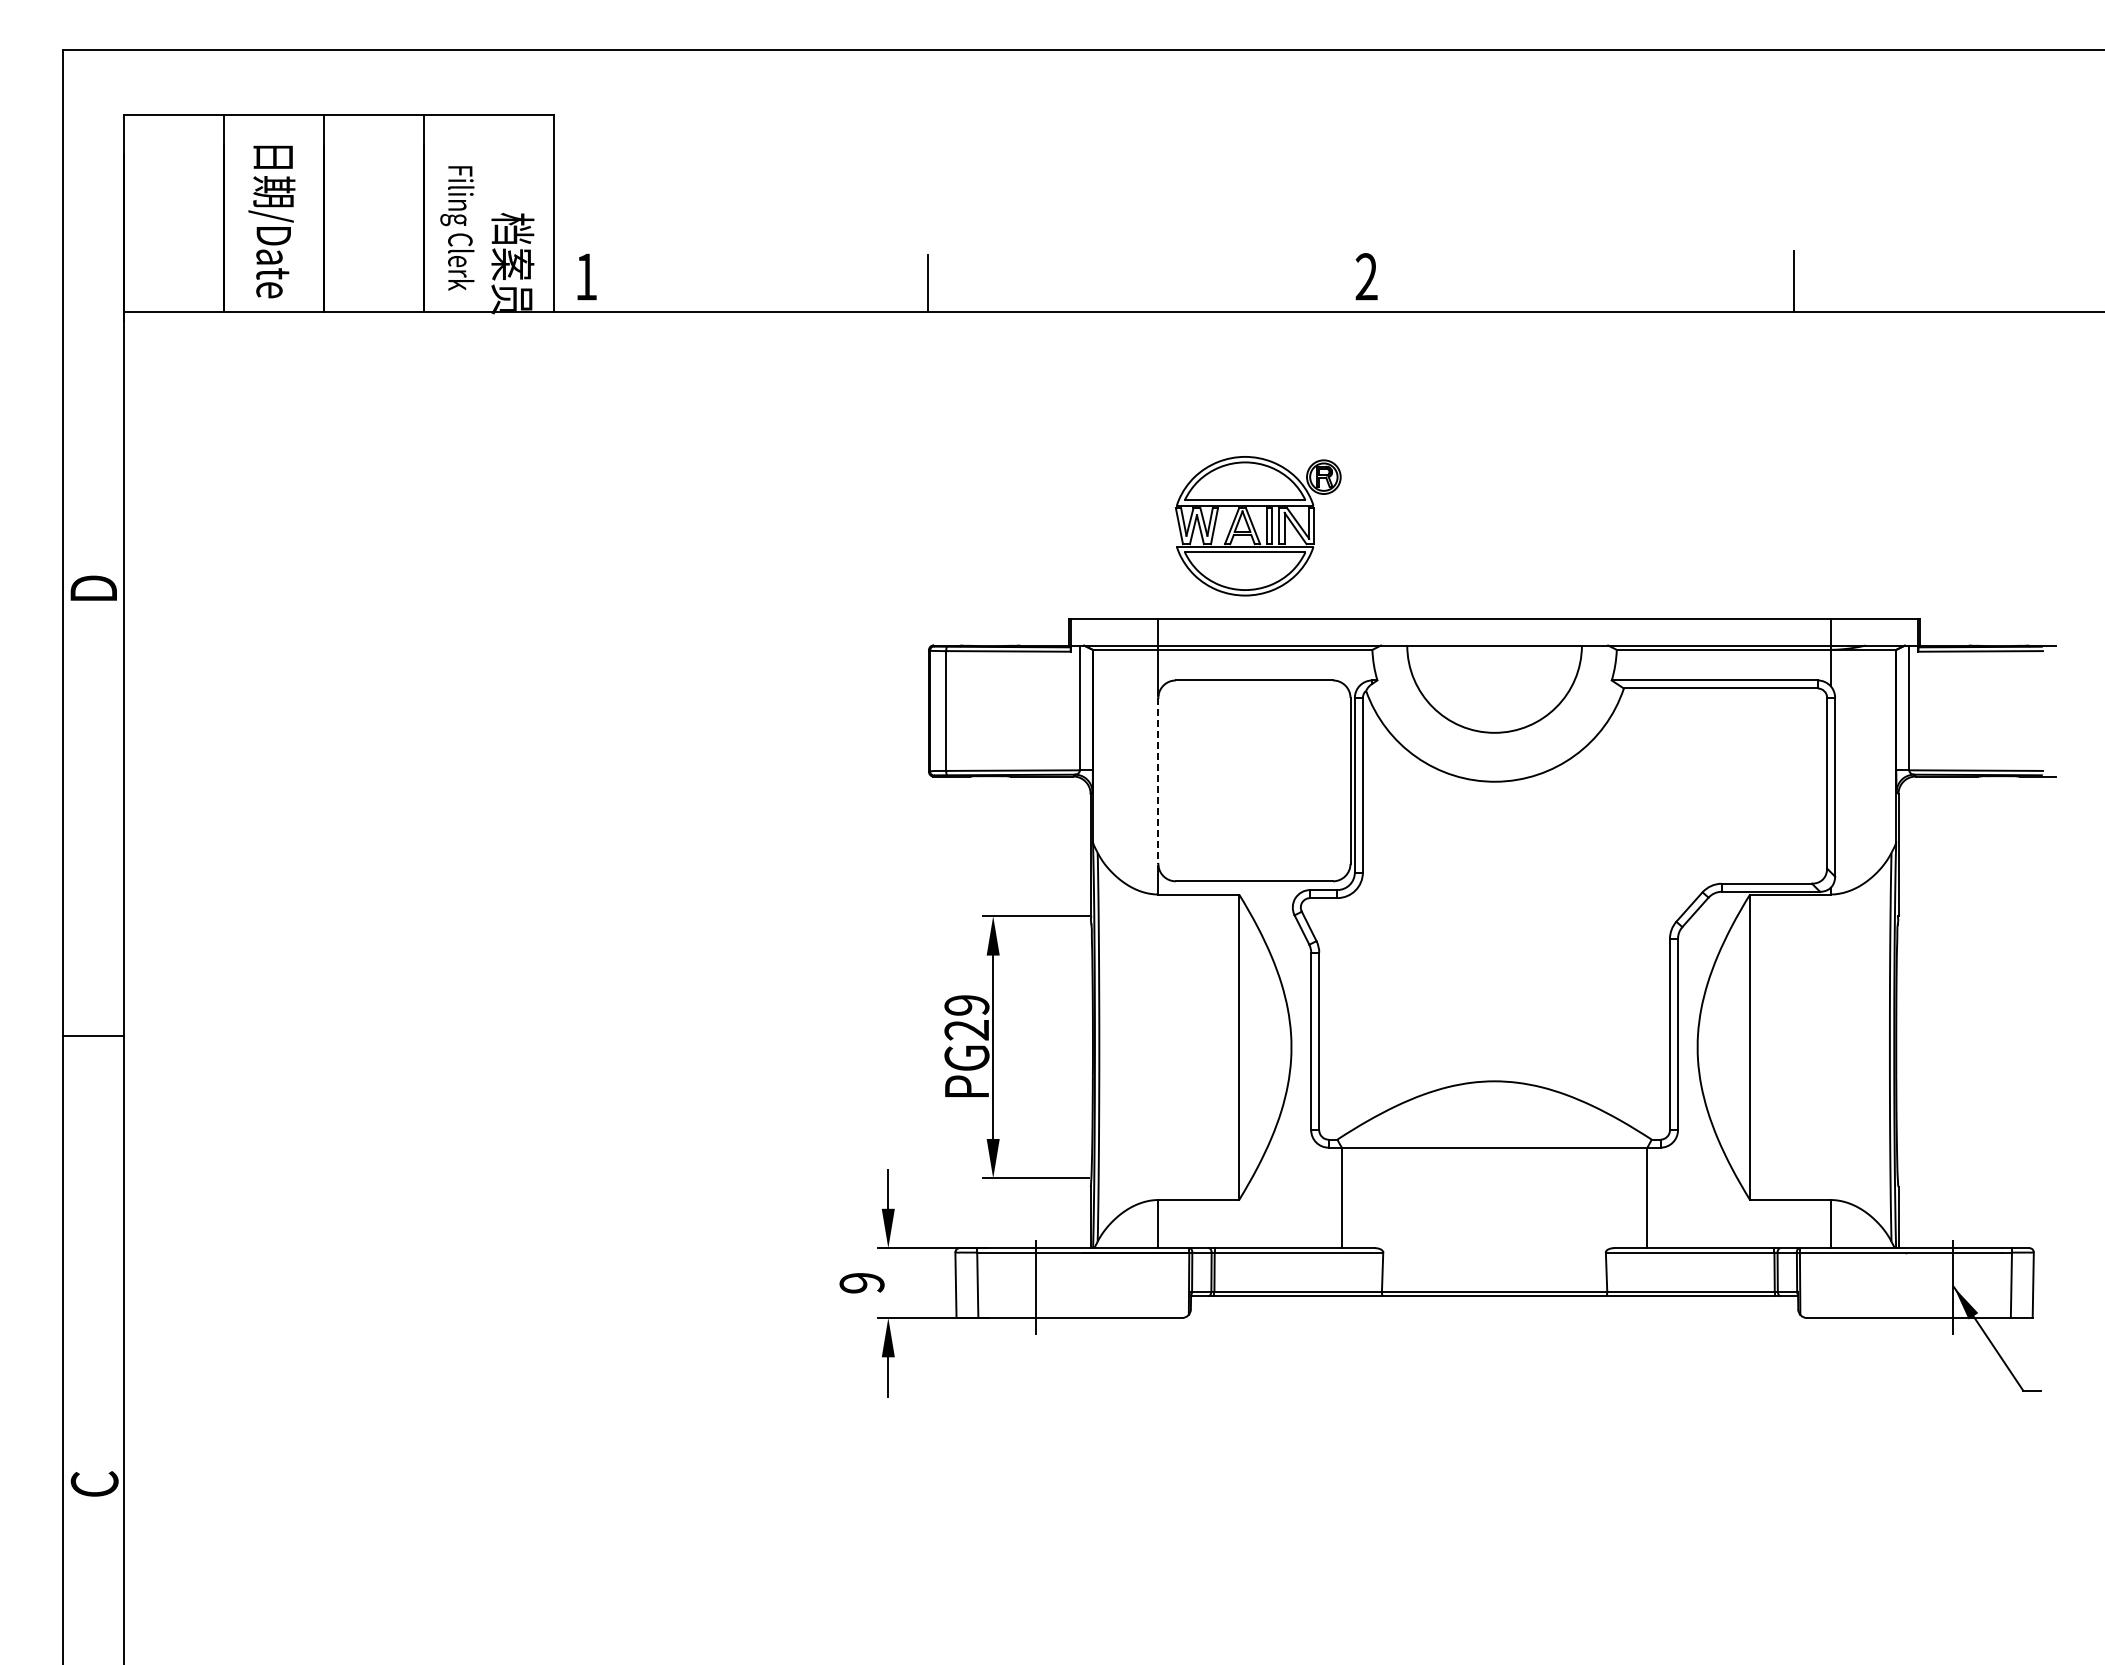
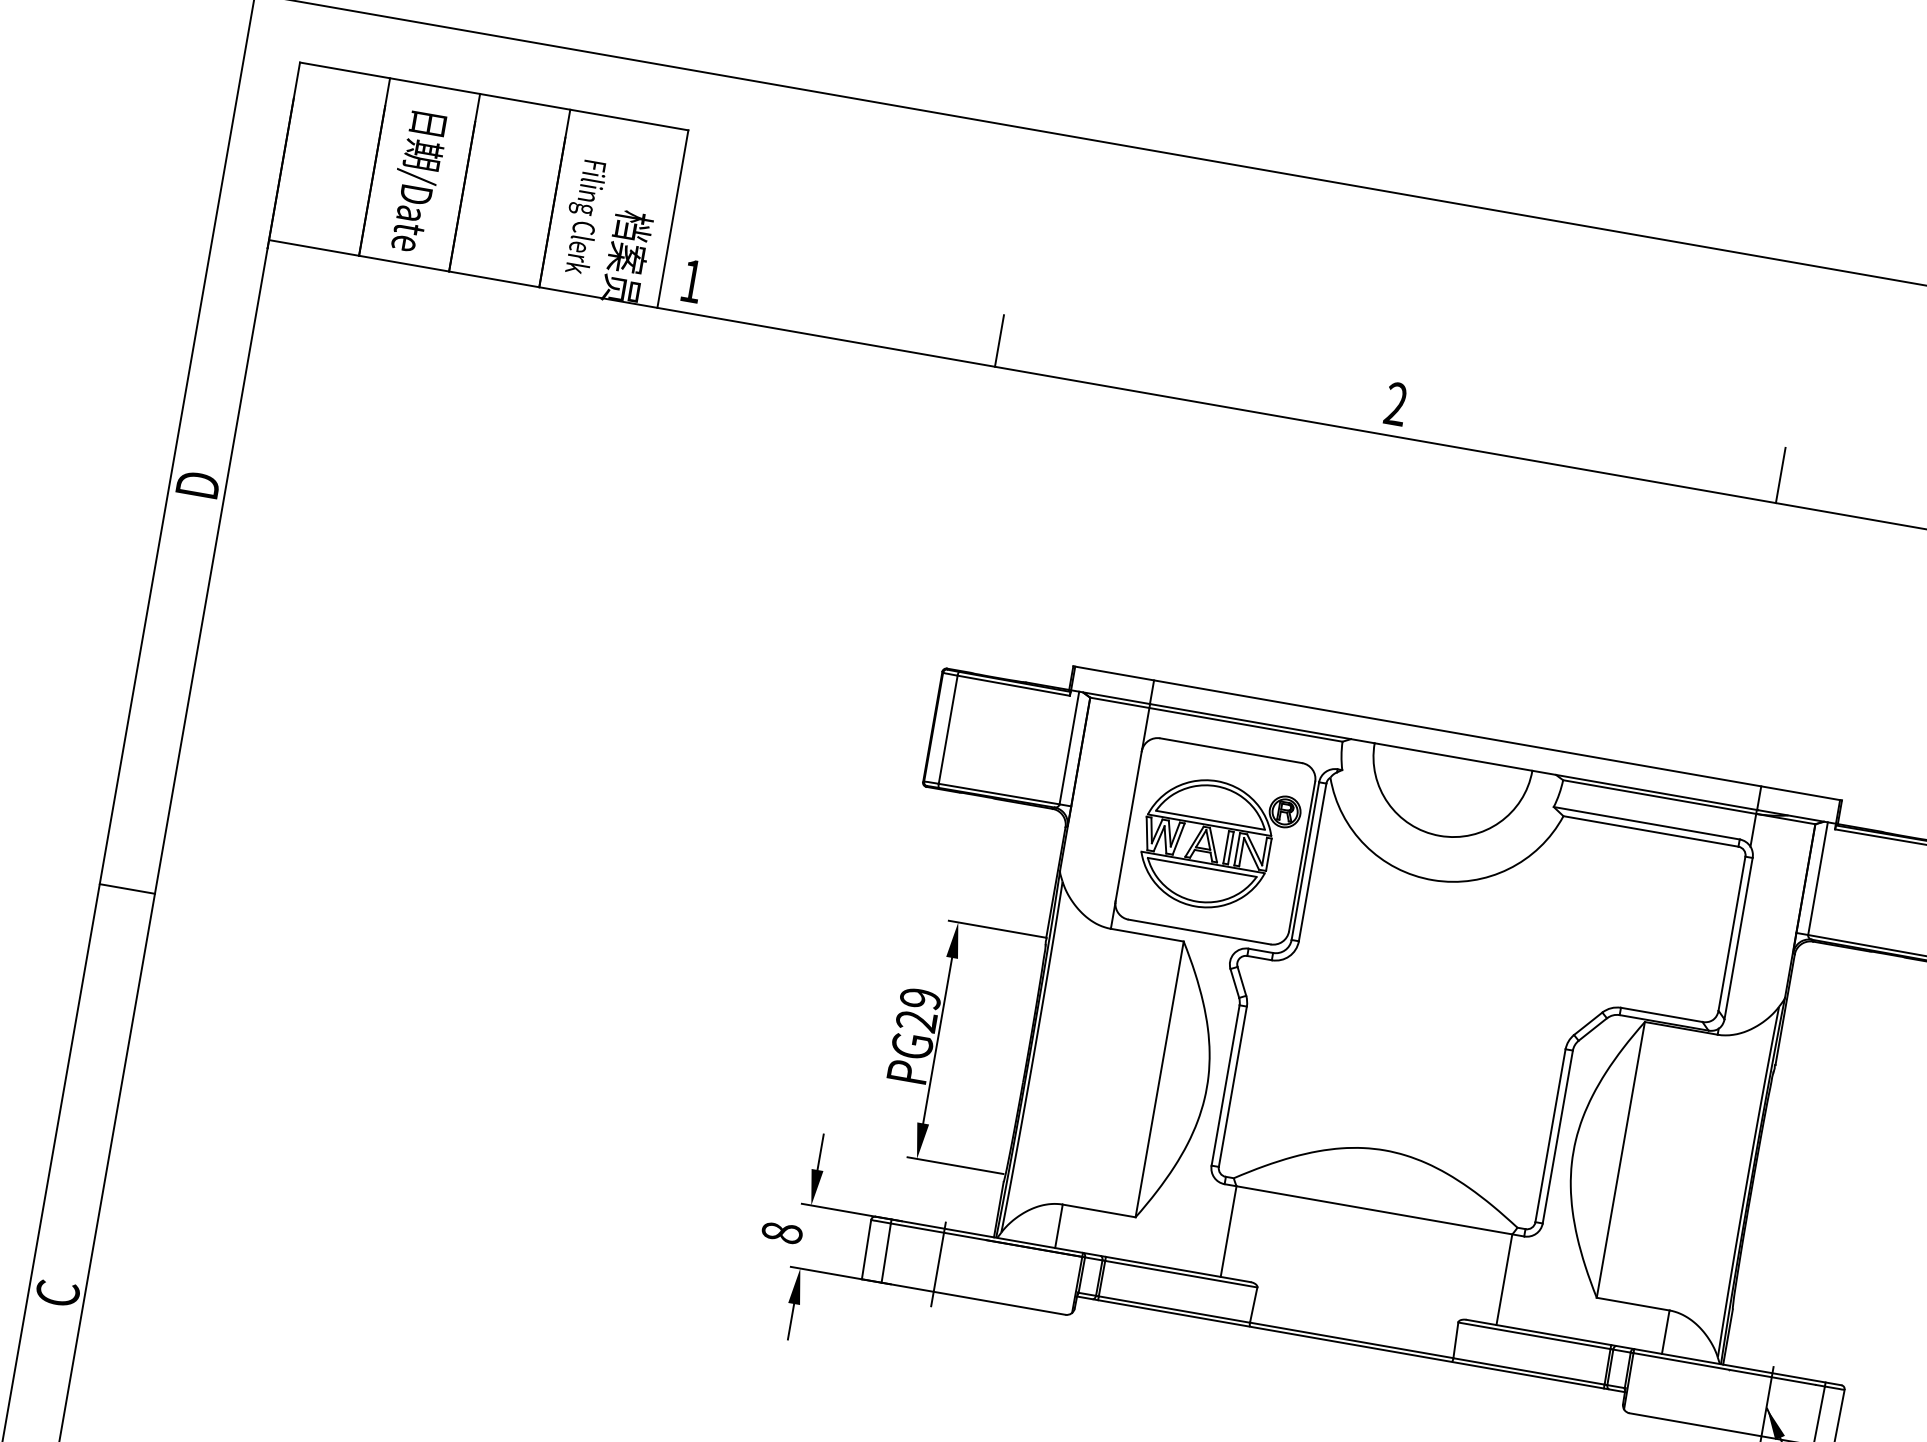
part: (1258, 526) -> (1218, 846), moved
line: (1158, 780) -> (1128, 825), dashed -> solid
text: (861, 1282) -> (781, 1232), 9 -> 8

